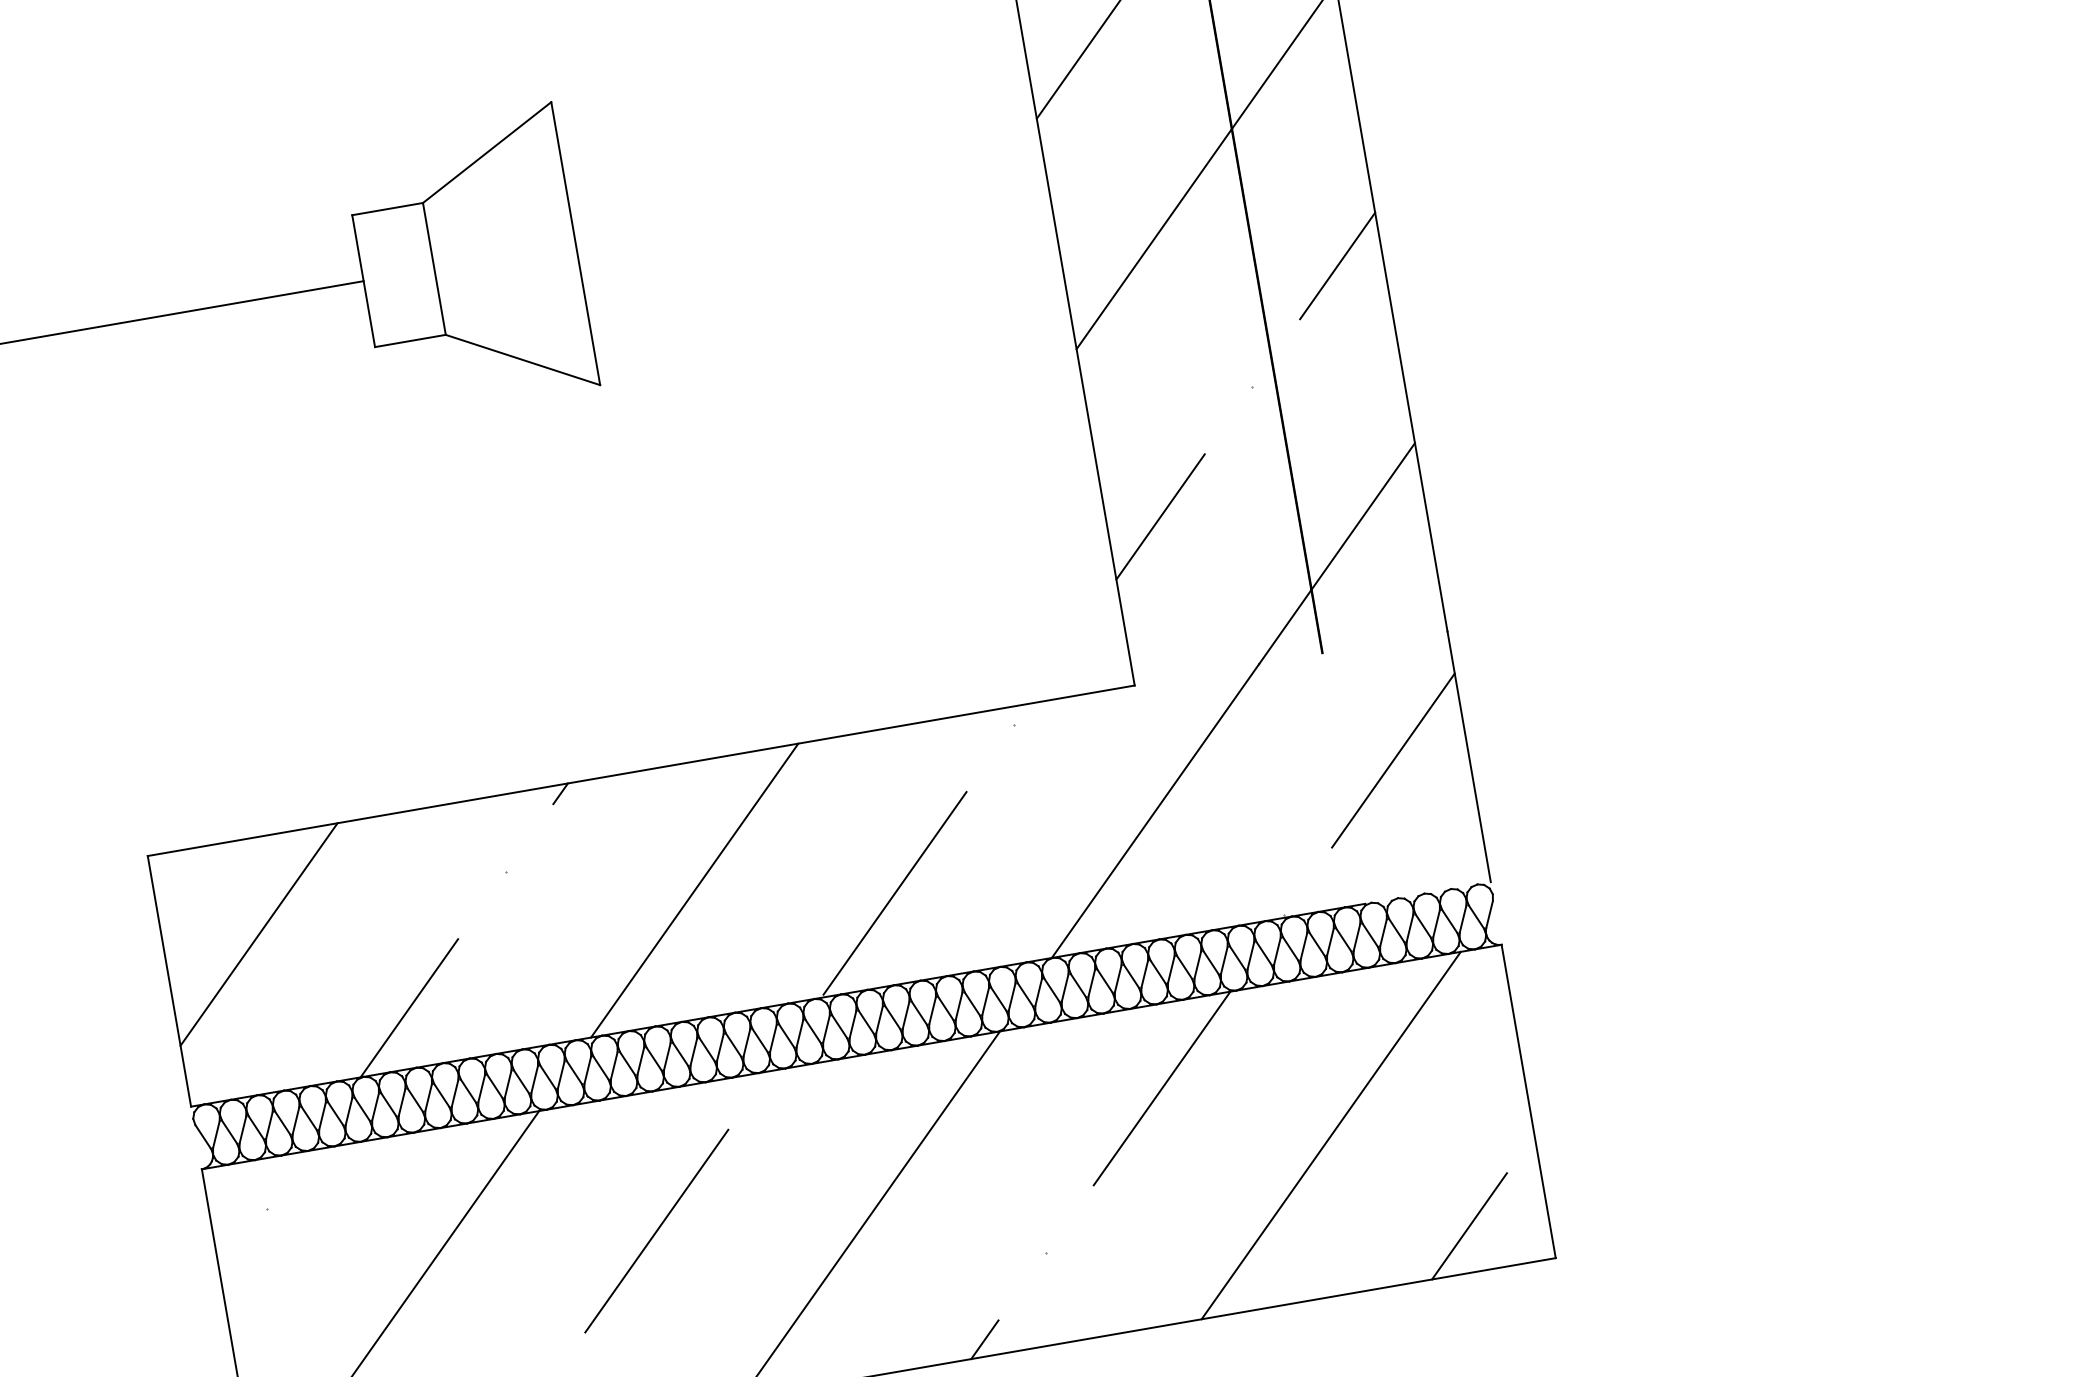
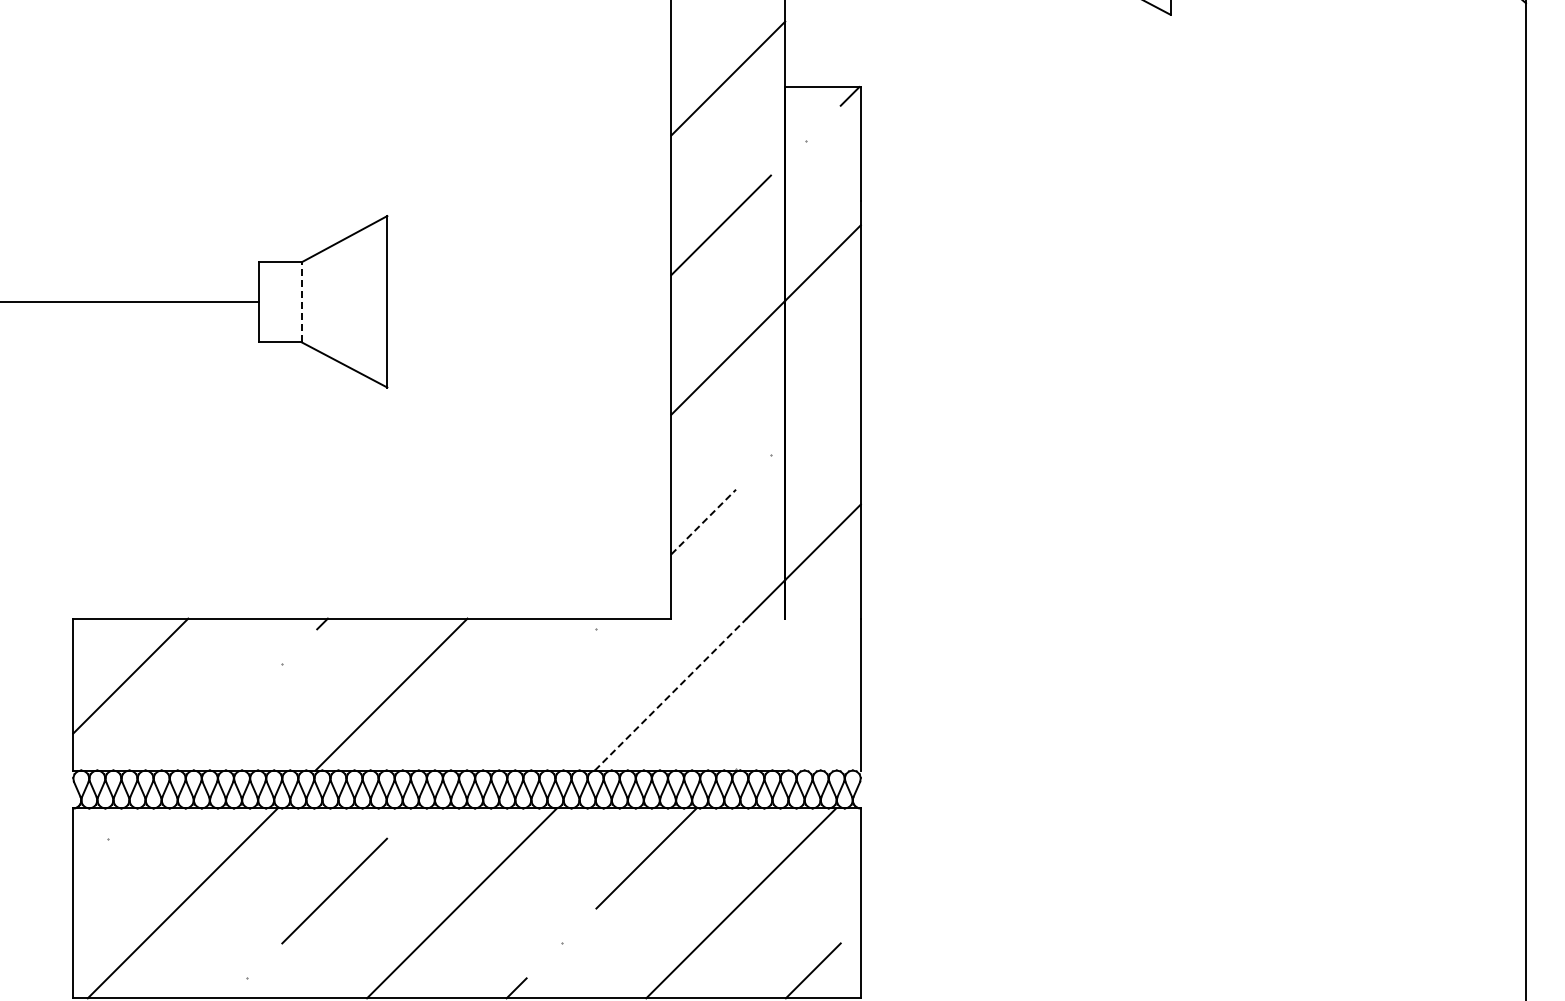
line: (1335, 264) -> (832, 391), removed
line: (434, 269) -> (301, 302), solid -> dashed
line: (1160, 517) -> (703, 522), solid -> dashed
line: (1392, 761) -> (815, 689), removed
line: (1156, 810) -> (671, 694), solid -> dashed
line: (893, 893) -> (508, 716), removed
line: (408, 1007) -> (211, 734), removed

